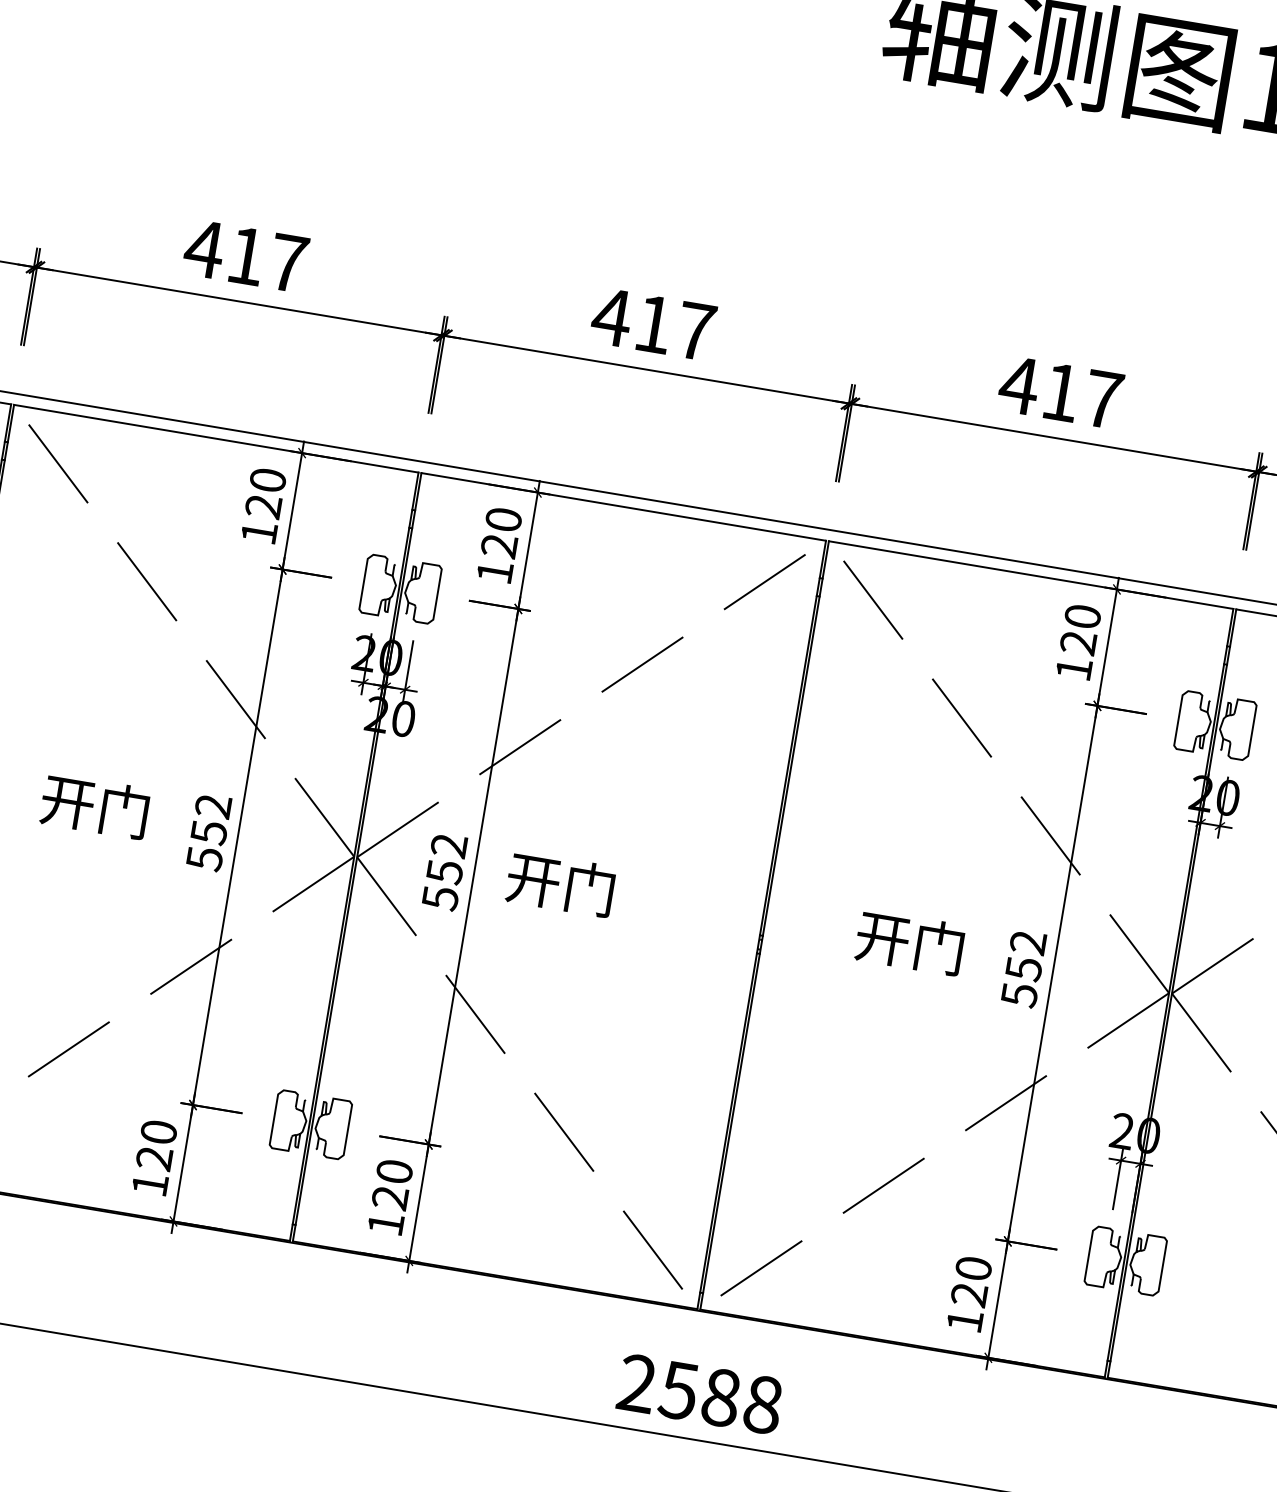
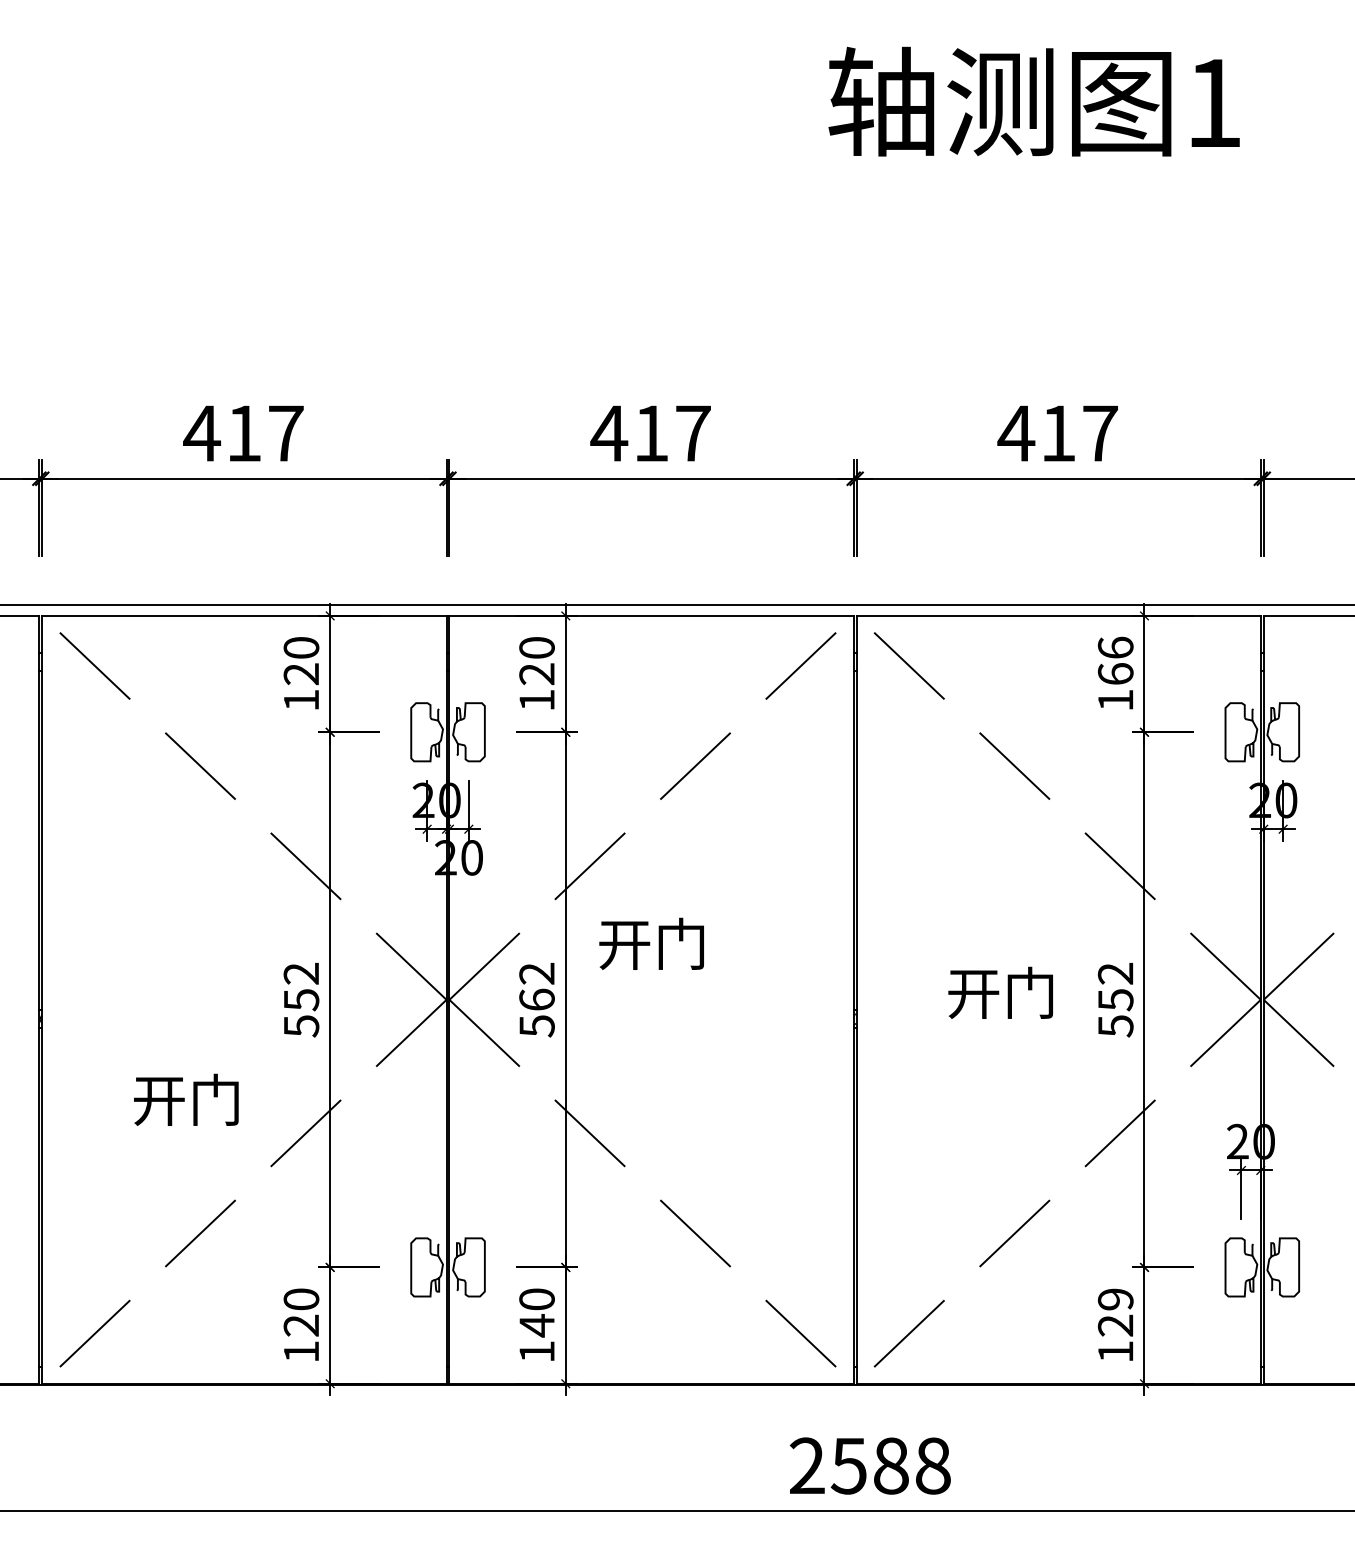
text: (1080, 629) -> (1115, 660), 120 -> 166
text: (95, 805) -> (186, 1099), moved
text: (444, 871) -> (536, 999), 552 -> 562
text: (560, 883) -> (651, 943), moved
text: (389, 1197) -> (536, 1325), 120 -> 140
text: (973, 1268) -> (1115, 1299), 120 -> 129

